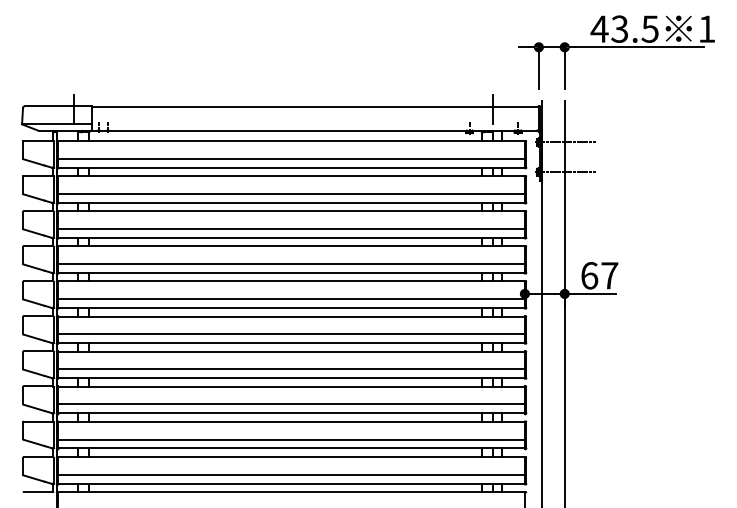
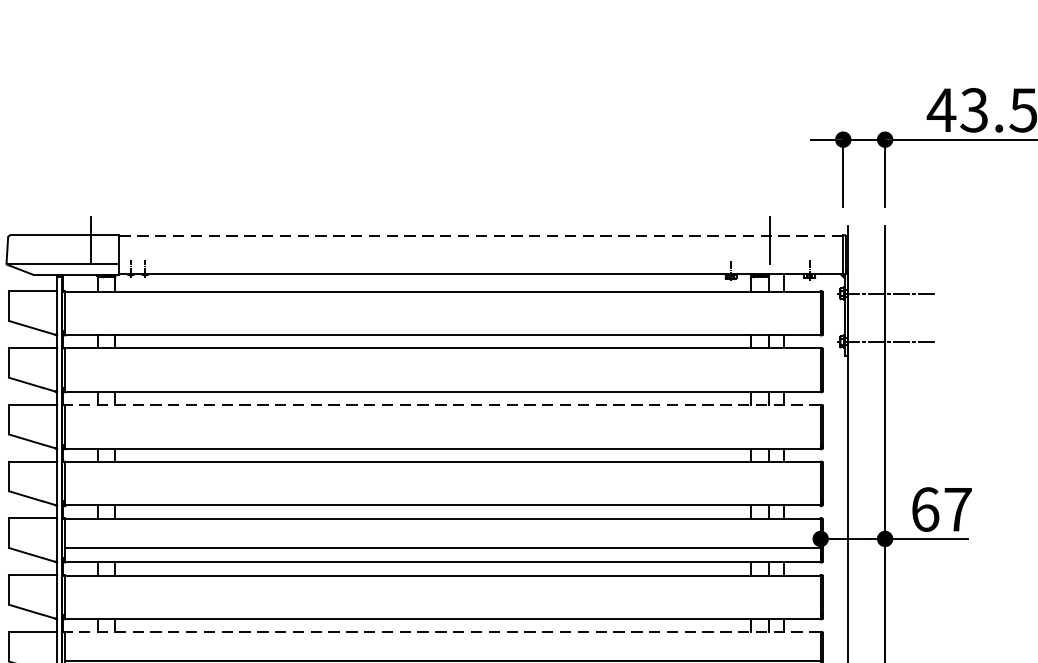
line: (315, 106) -> (481, 235), solid -> dashed
line: (291, 159) -> (442, 321), removed
line: (291, 194) -> (442, 377), removed
line: (290, 211) -> (441, 405), solid -> dashed
line: (291, 229) -> (442, 434), removed
line: (291, 264) -> (442, 491), removed
line: (291, 334) -> (442, 604), removed
line: (290, 351) -> (441, 632), solid -> dashed

